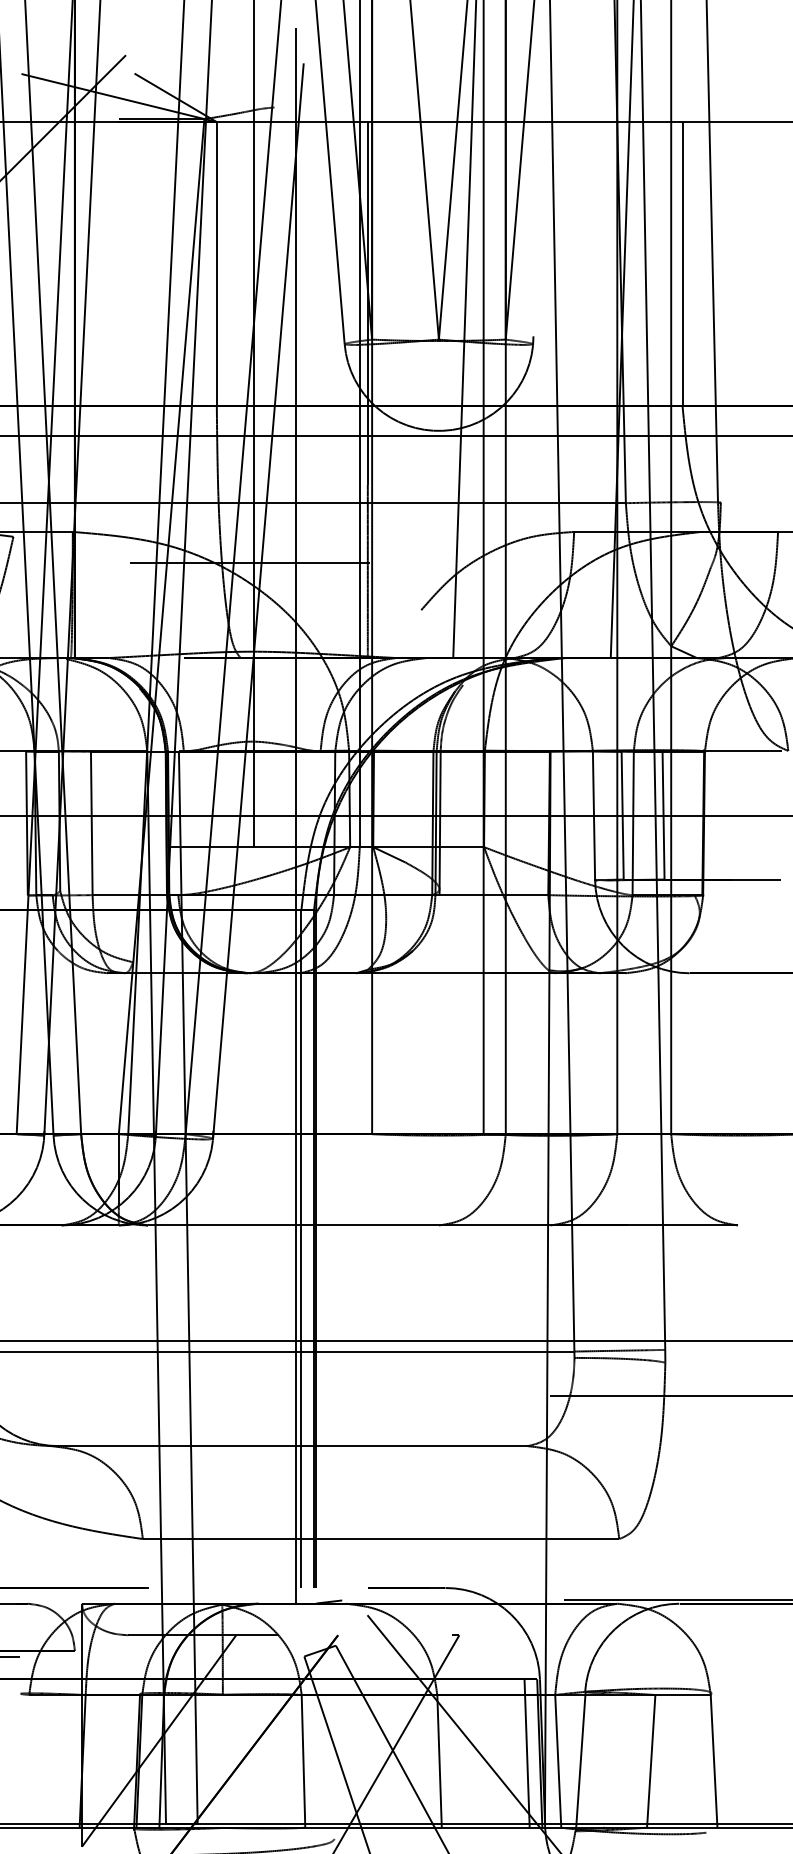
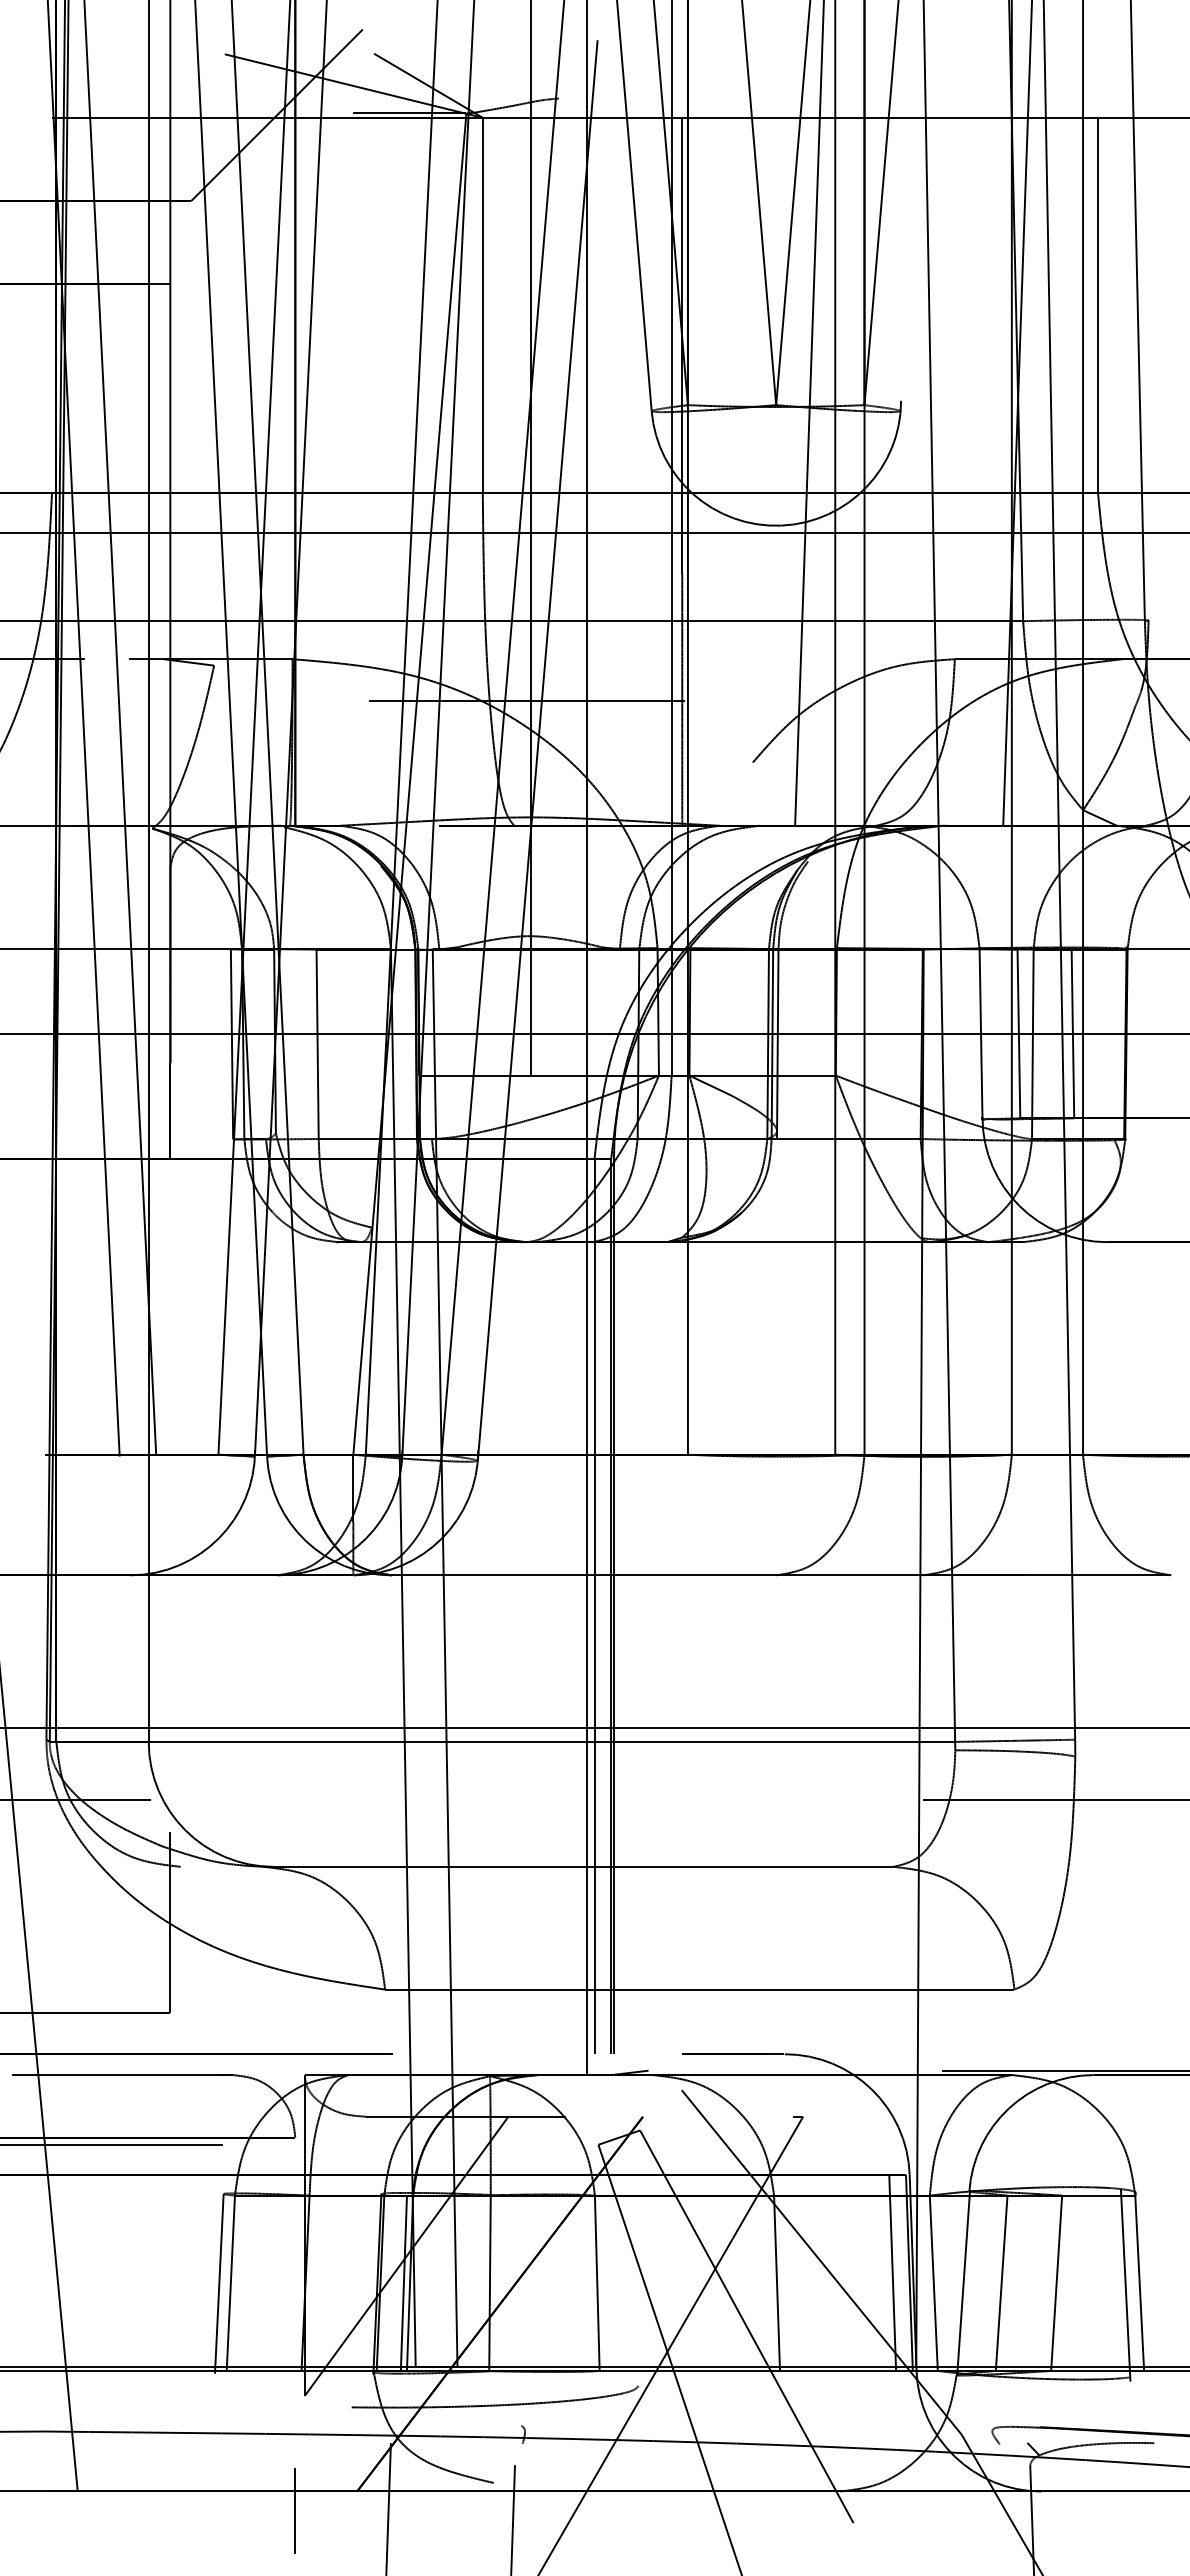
line: (25, 1760) -> (230, 2282), added
line: (156, 1760) -> (403, 2282), added
line: (609, 1760) -> (1001, 2282), added
line: (17, 1761) -> (219, 2283), added
line: (221, 1761) -> (489, 2283), added
line: (703, 1763) -> (1125, 2285), added

